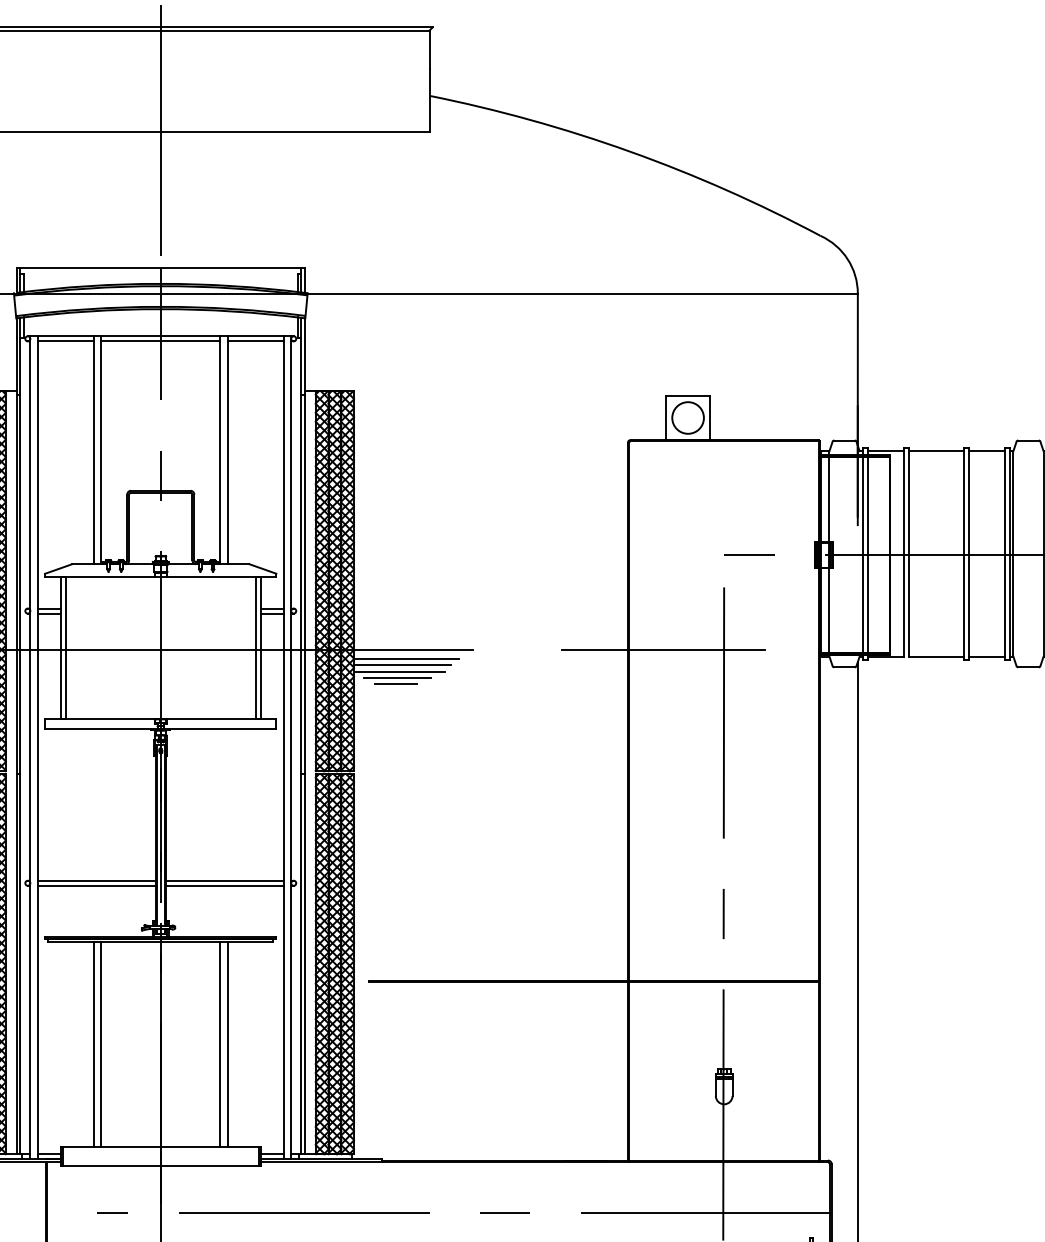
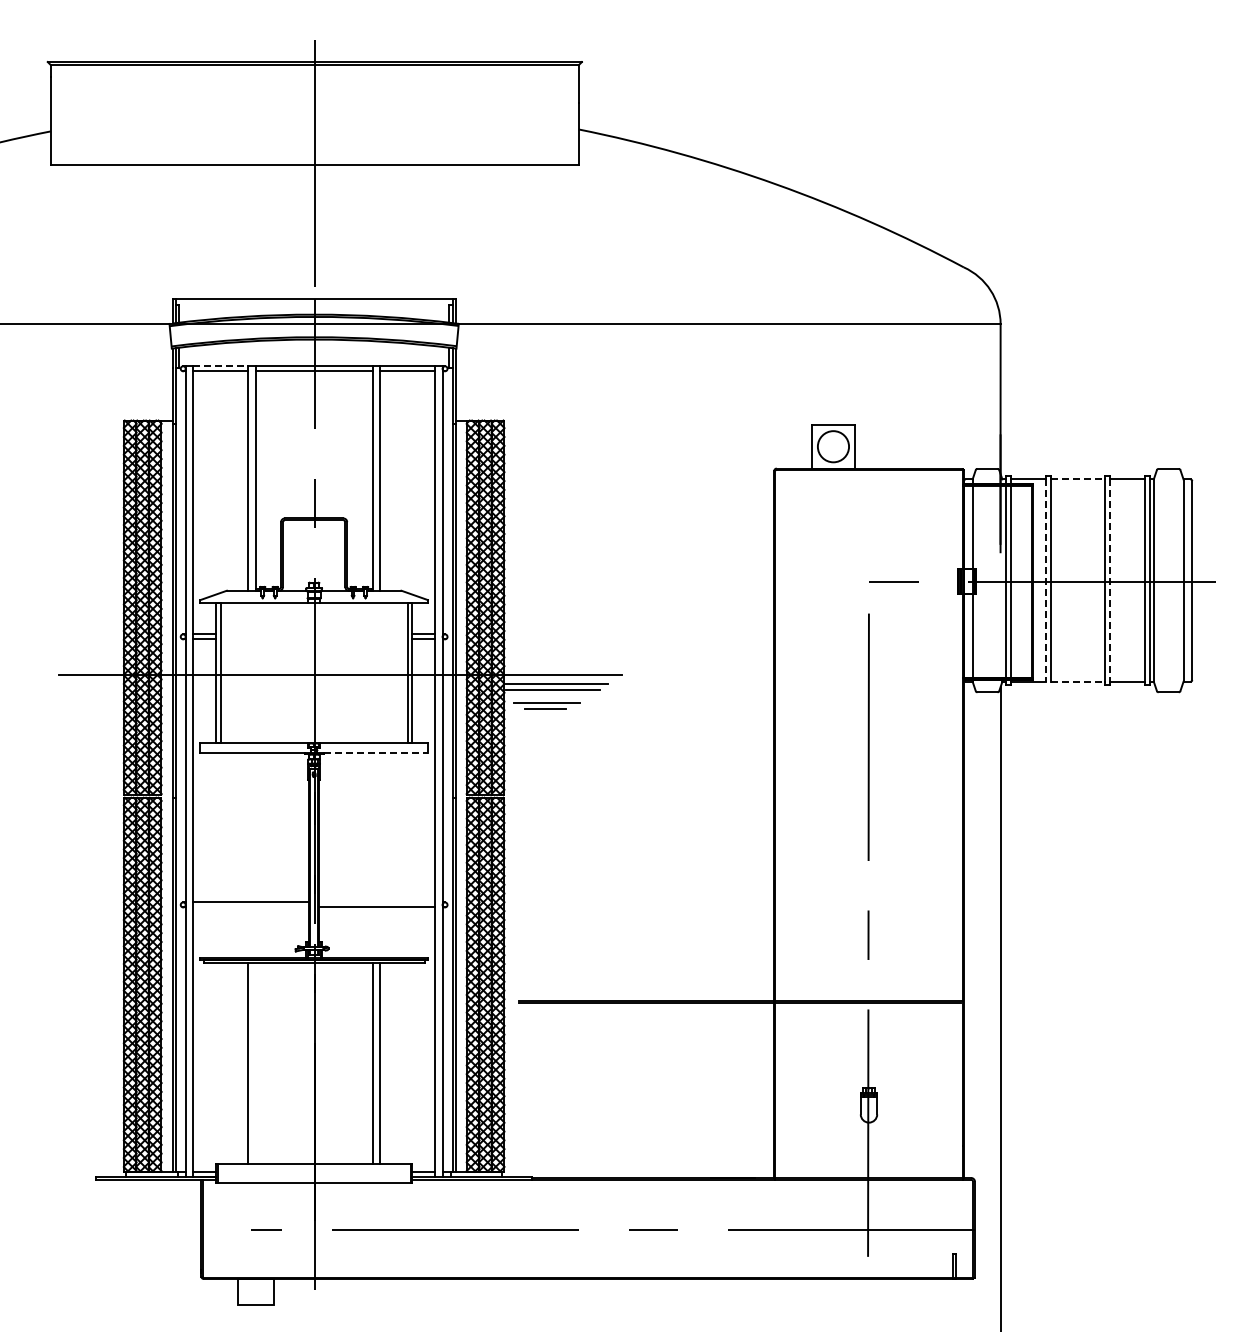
line: (66, 336) -> (221, 366), solid -> dashed
line: (936, 451) -> (1078, 479), solid -> dashed
line: (903, 554) -> (1045, 581), solid -> dashed
line: (969, 554) -> (1110, 581), solid -> dashed
line: (662, 650) -> (808, 675), removed
line: (936, 656) -> (1078, 681), solid -> dashed
line: (399, 671) -> (549, 696), removed
line: (224, 728) -> (376, 752), solid -> dashed
line: (225, 880) -> (377, 902), removed
line: (97, 885) -> (251, 907), removed
line: (101, 1044) -> (255, 1063), removed

